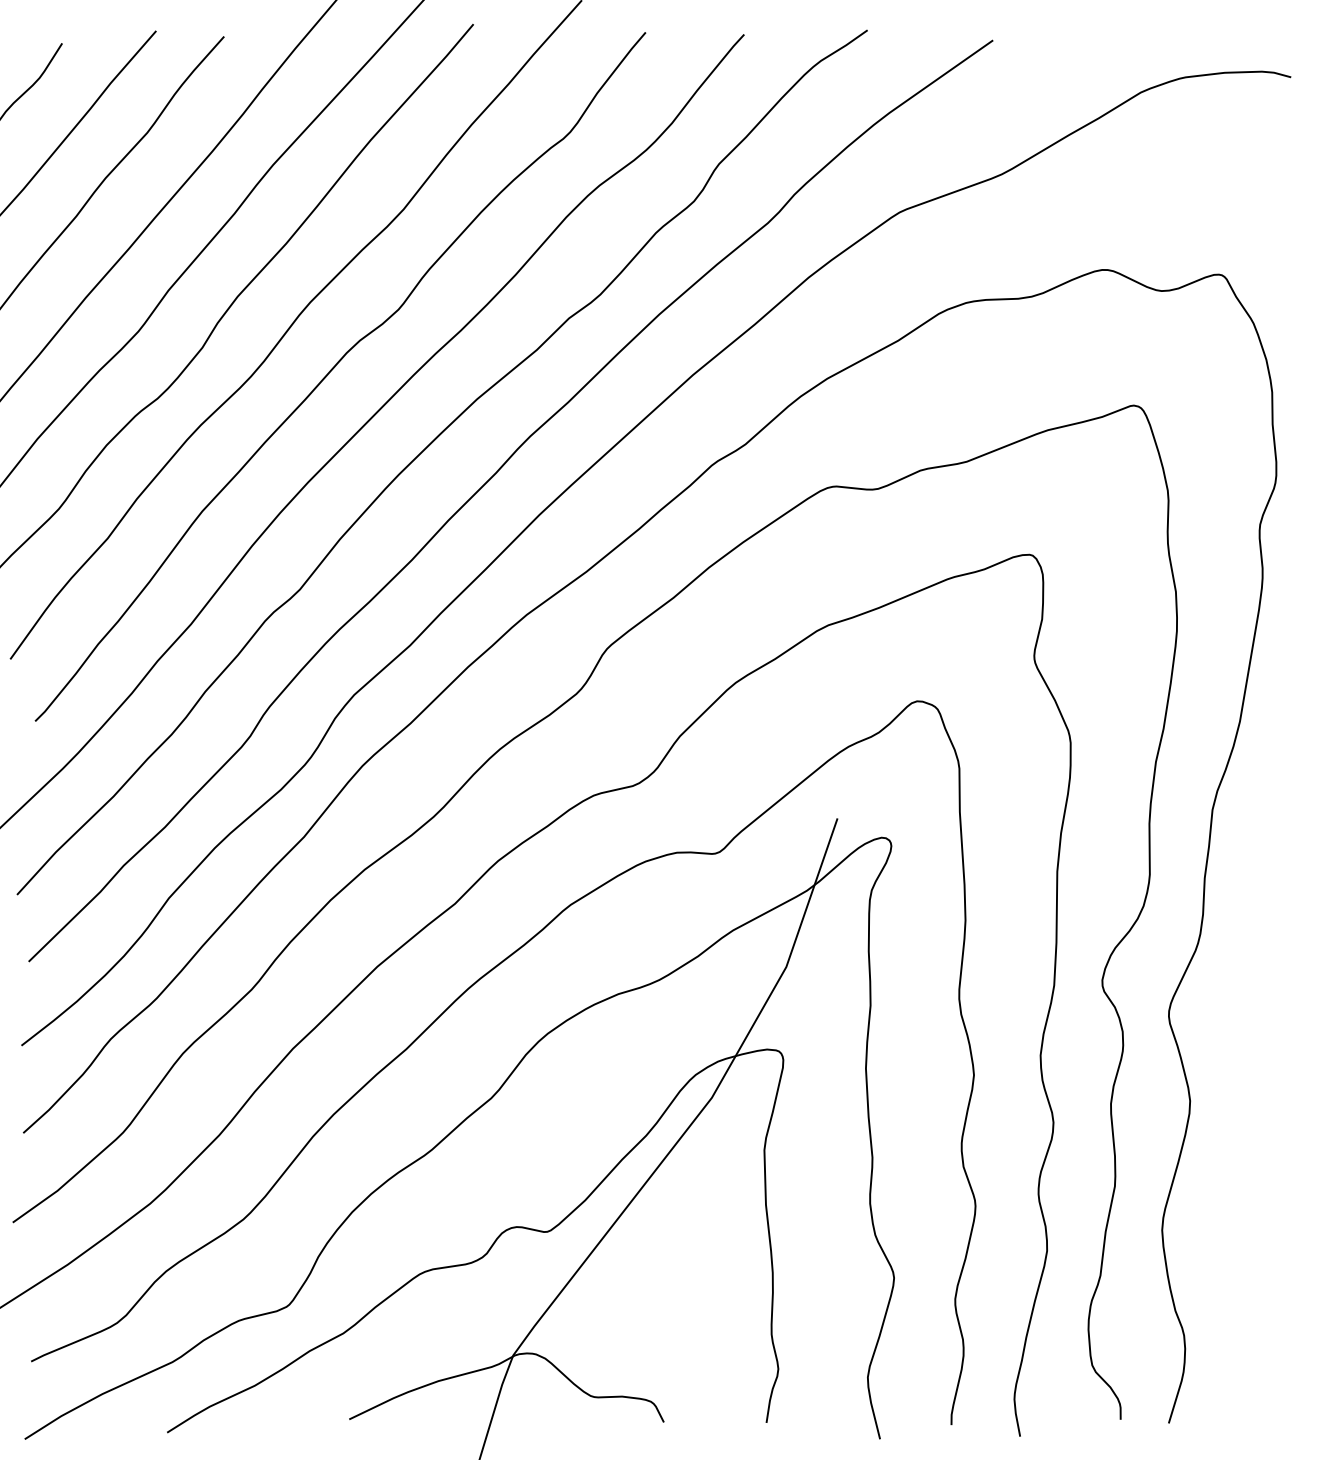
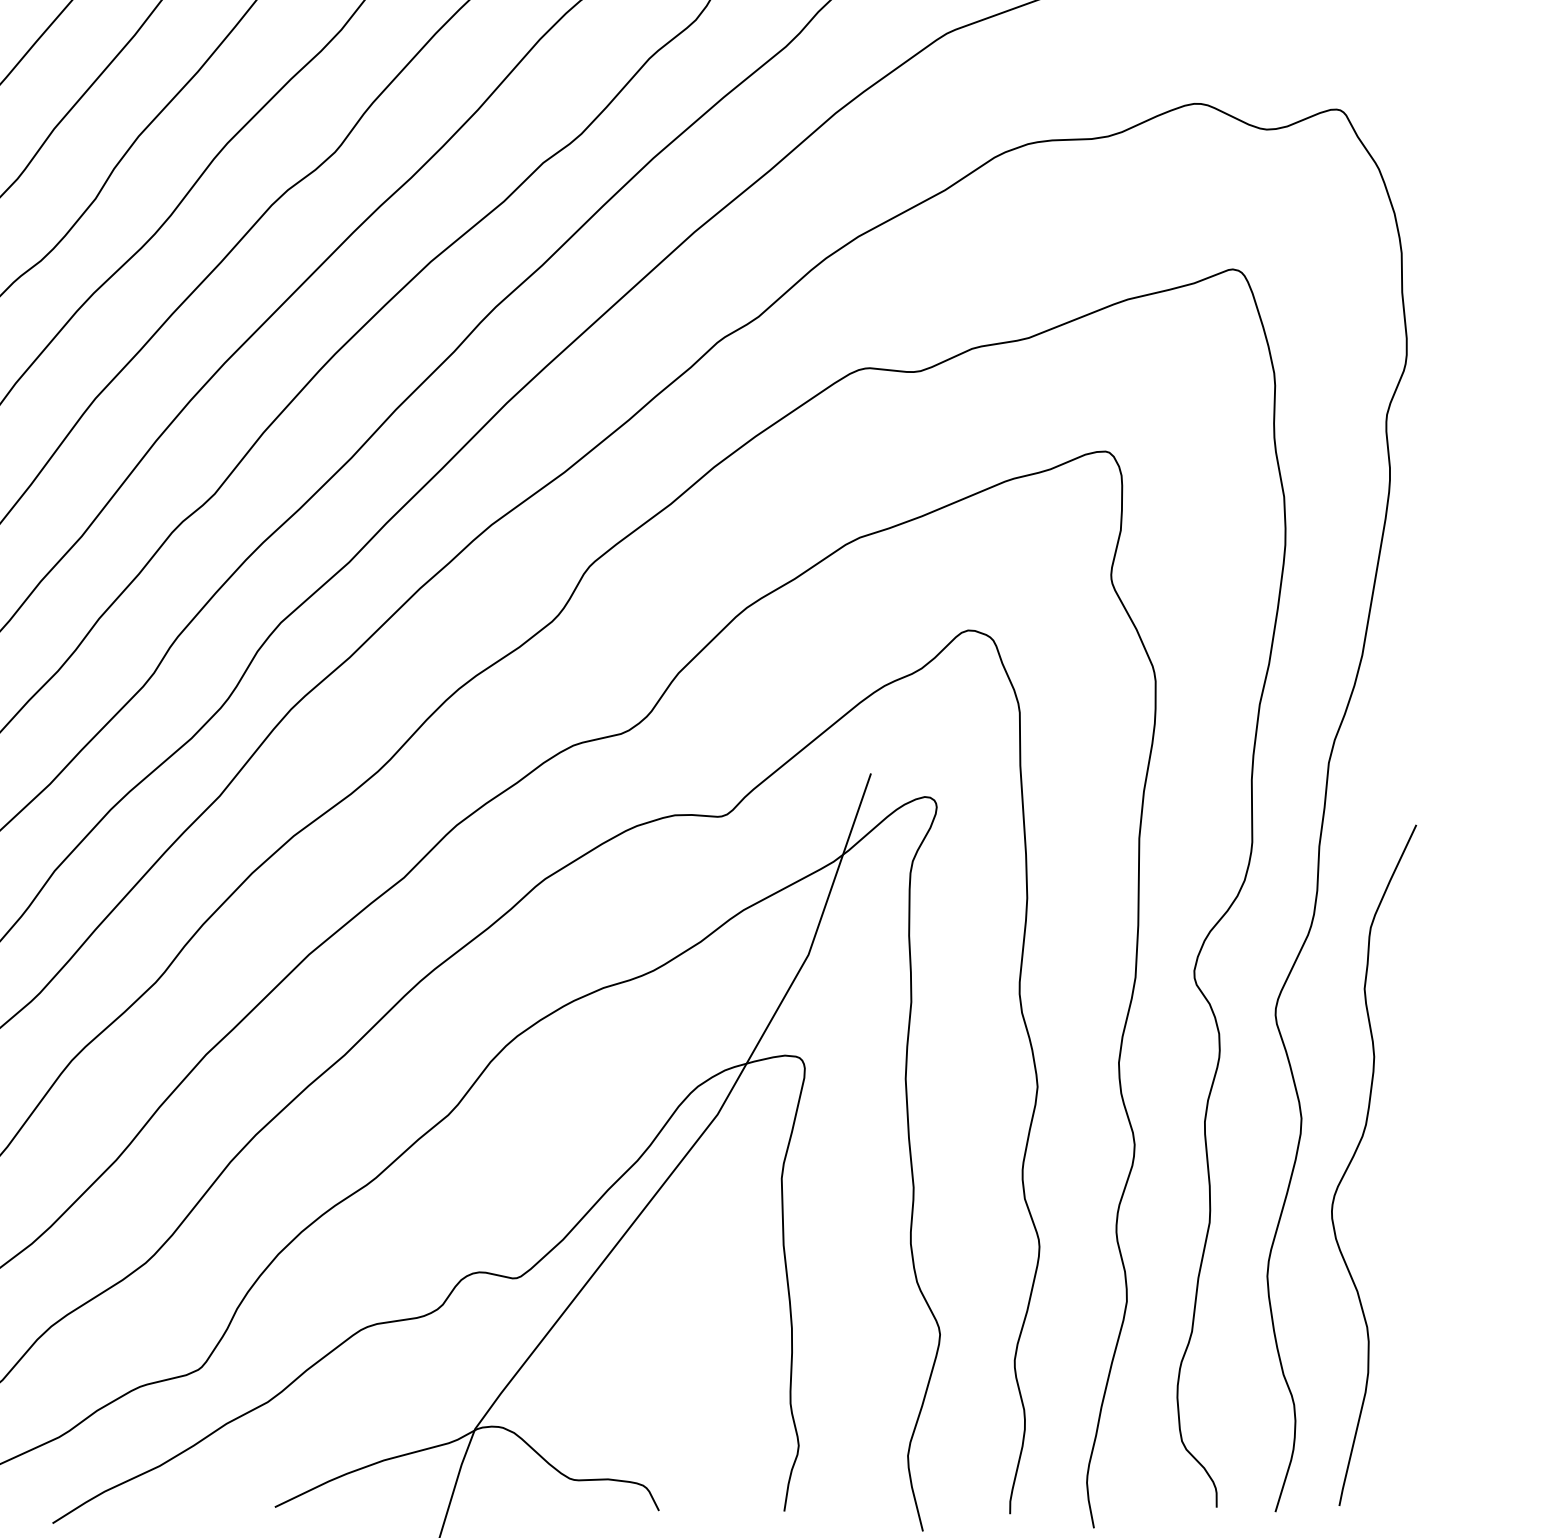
curve: (1233, 1132) -> (1354, 1156), added

